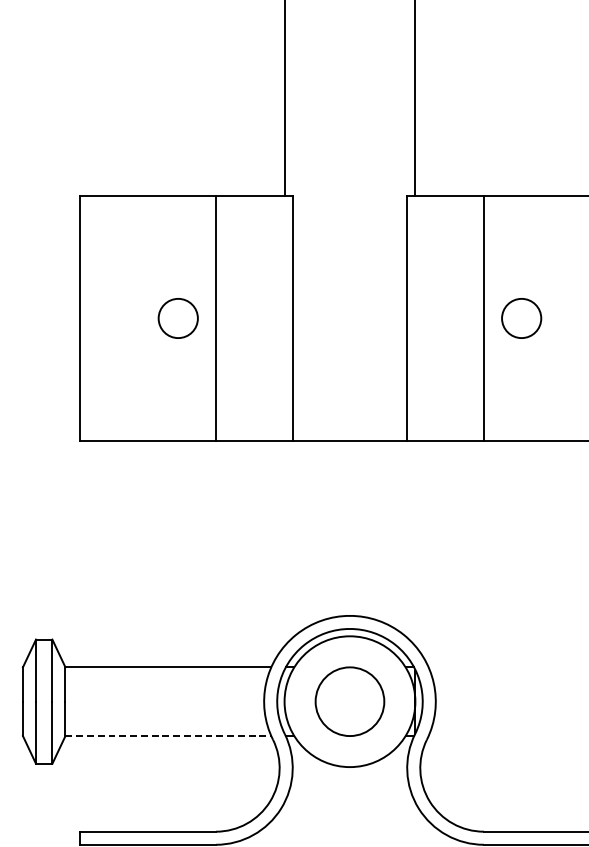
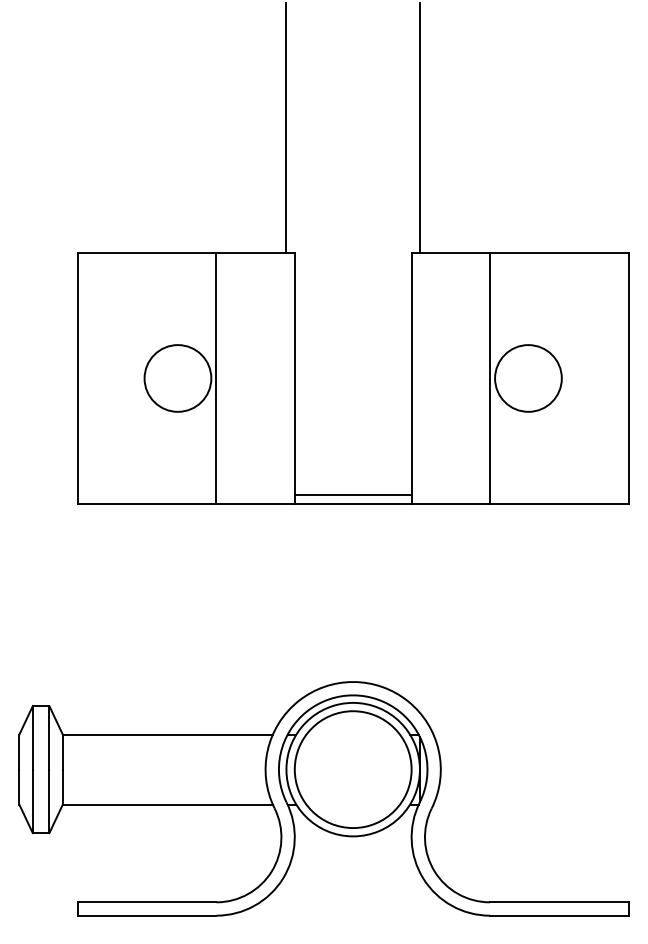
circle: (177, 318) -> (177, 378), size x1.67
circle: (521, 318) -> (528, 378), size x1.67
line: (349, 433) -> (352, 495), added
circle: (349, 701) -> (352, 769), size x1.67
line: (169, 735) -> (168, 804), dashed -> solid

